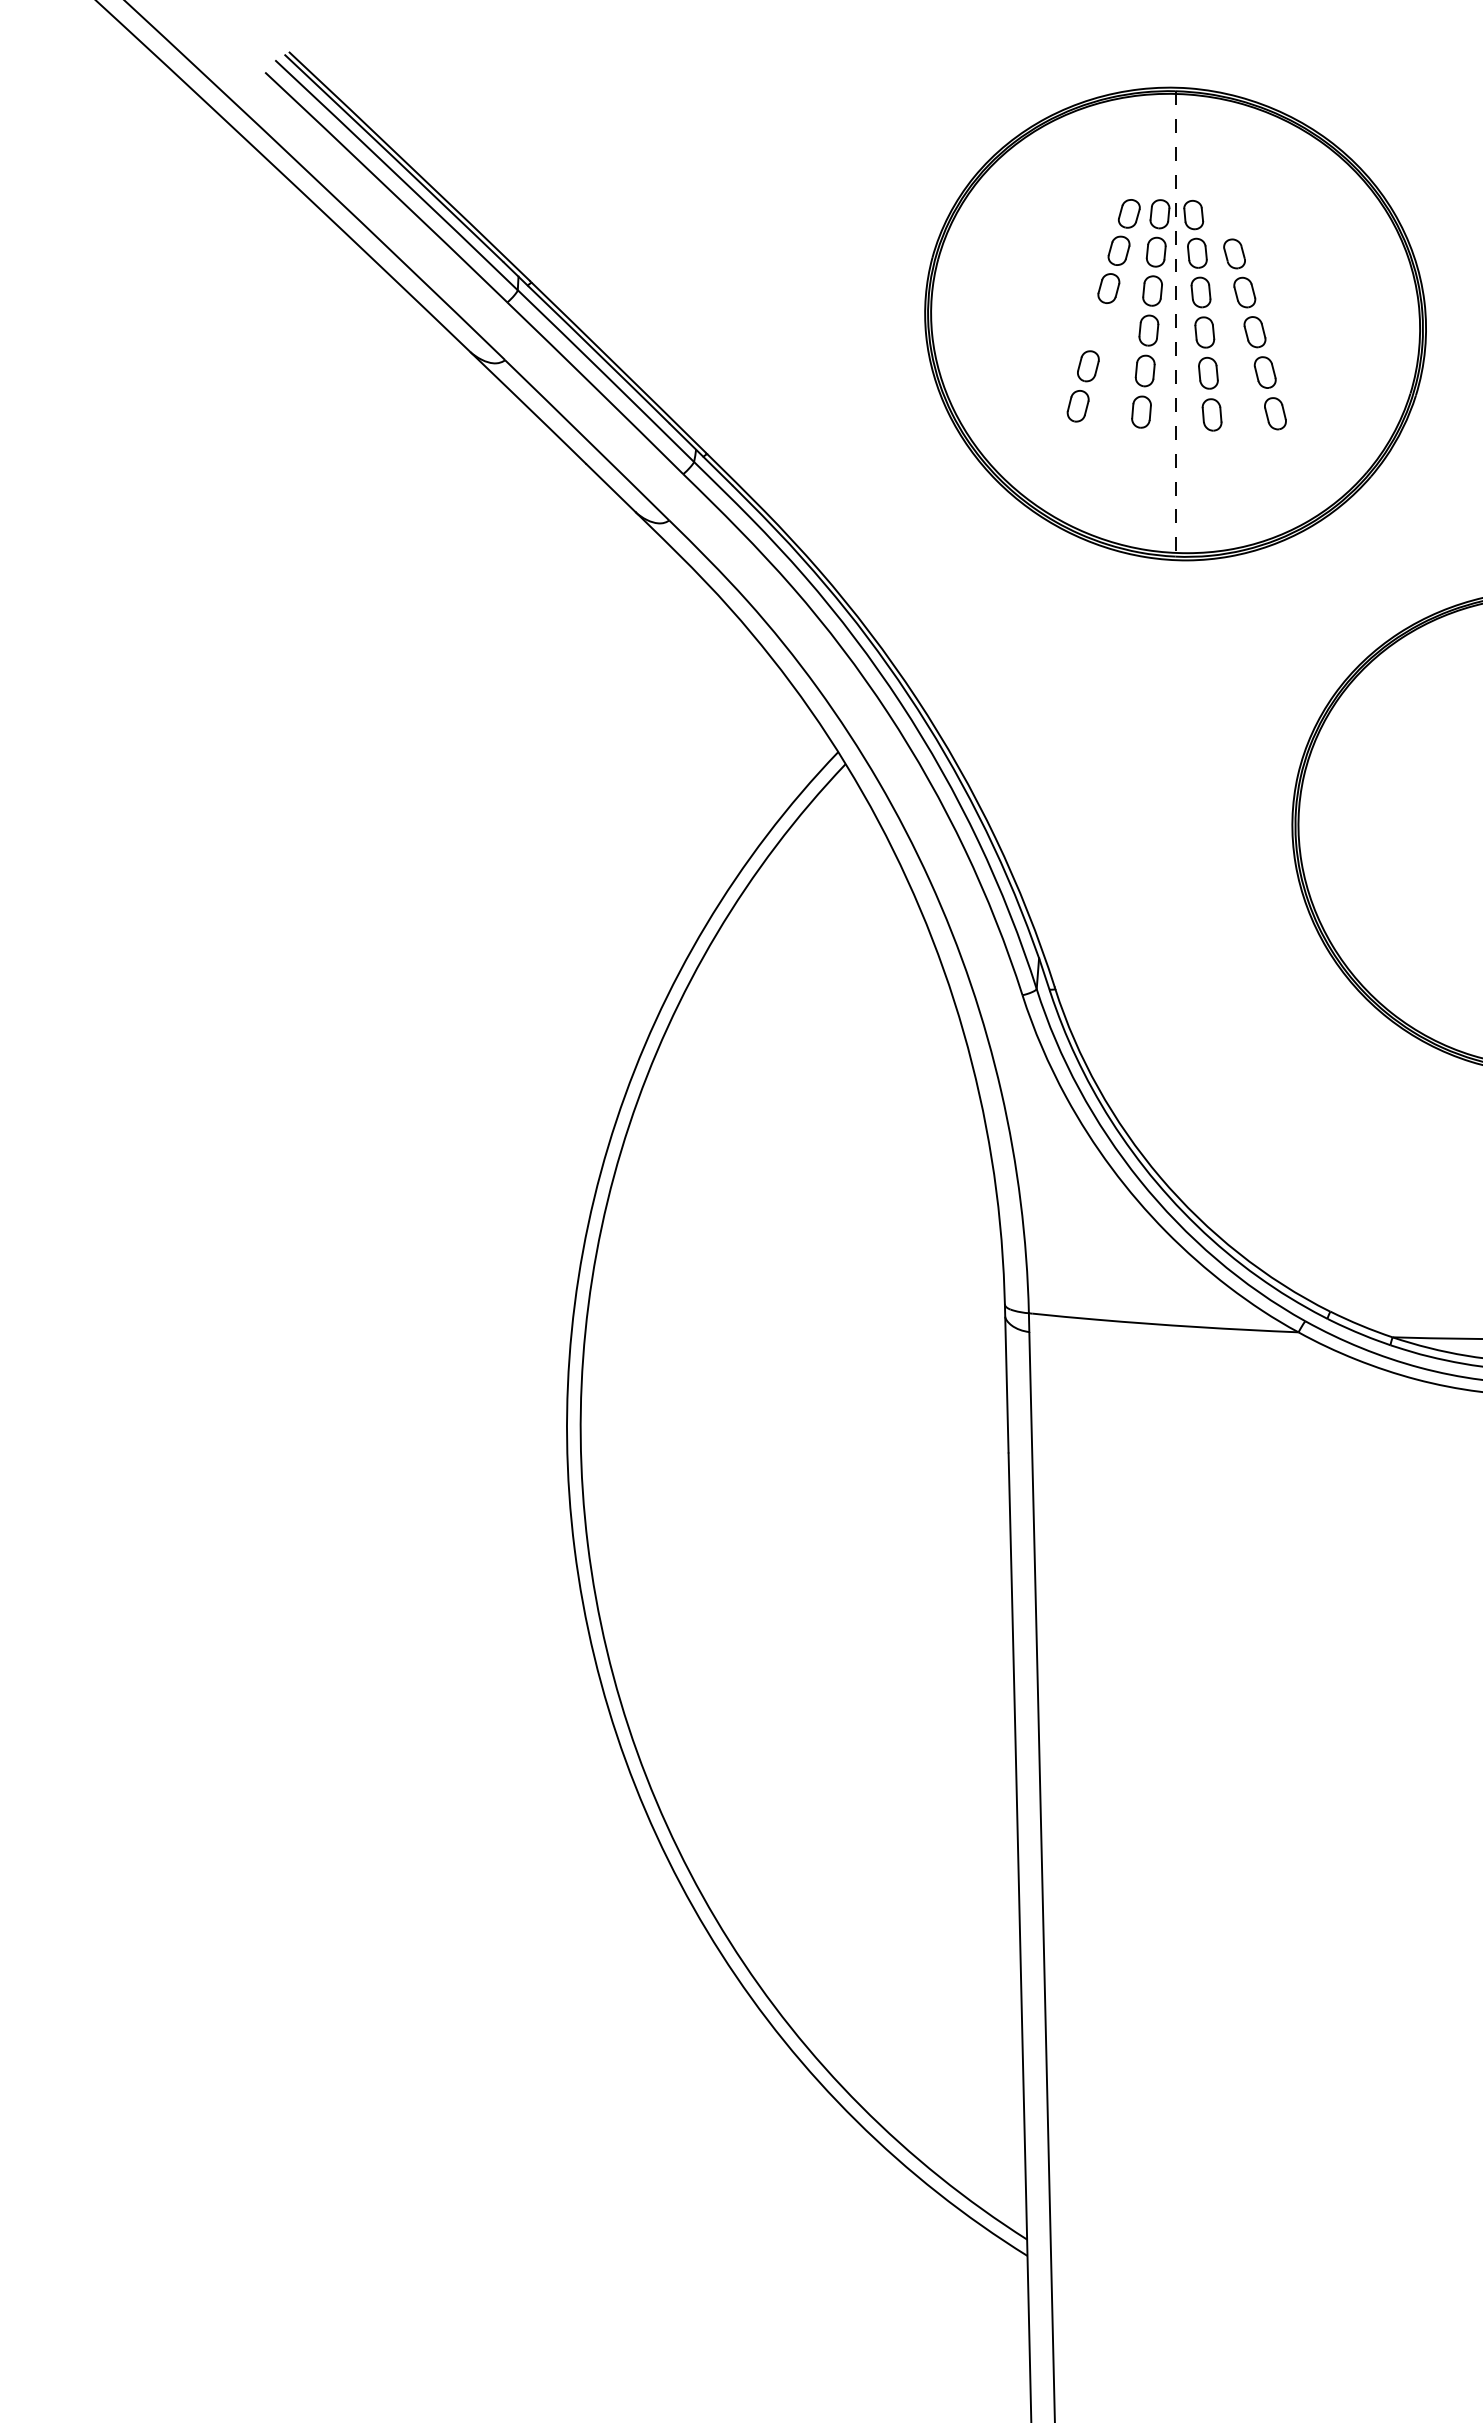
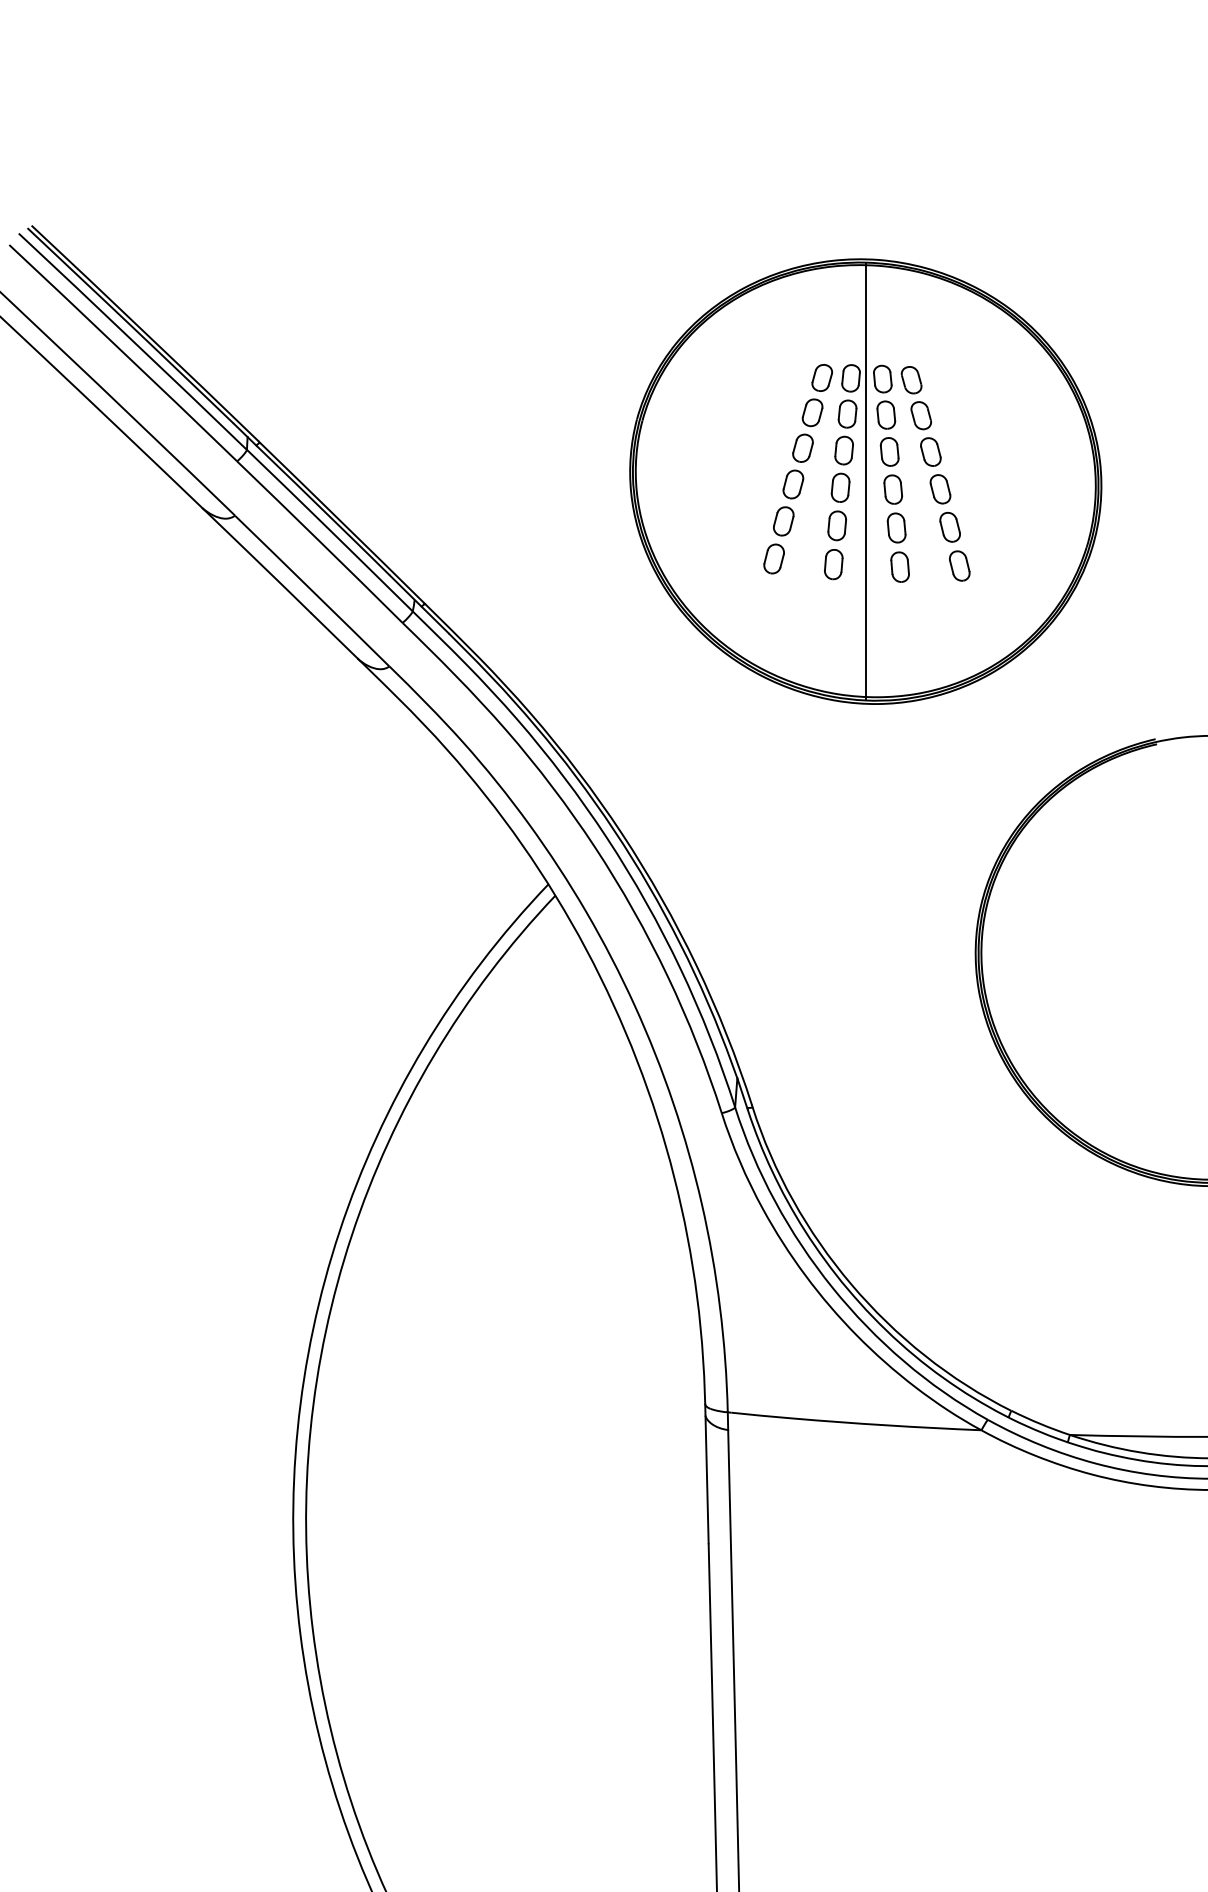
part: (1224, 216) -> (911, 380), added
line: (1175, 323) -> (865, 481), dashed -> solid
part: (1098, 326) -> (793, 483), added

